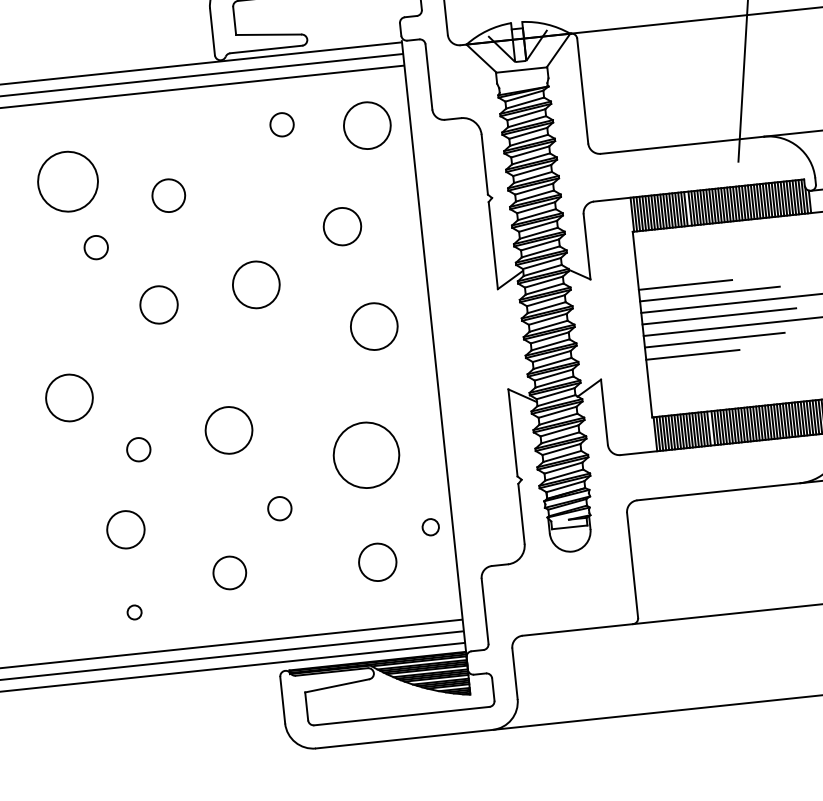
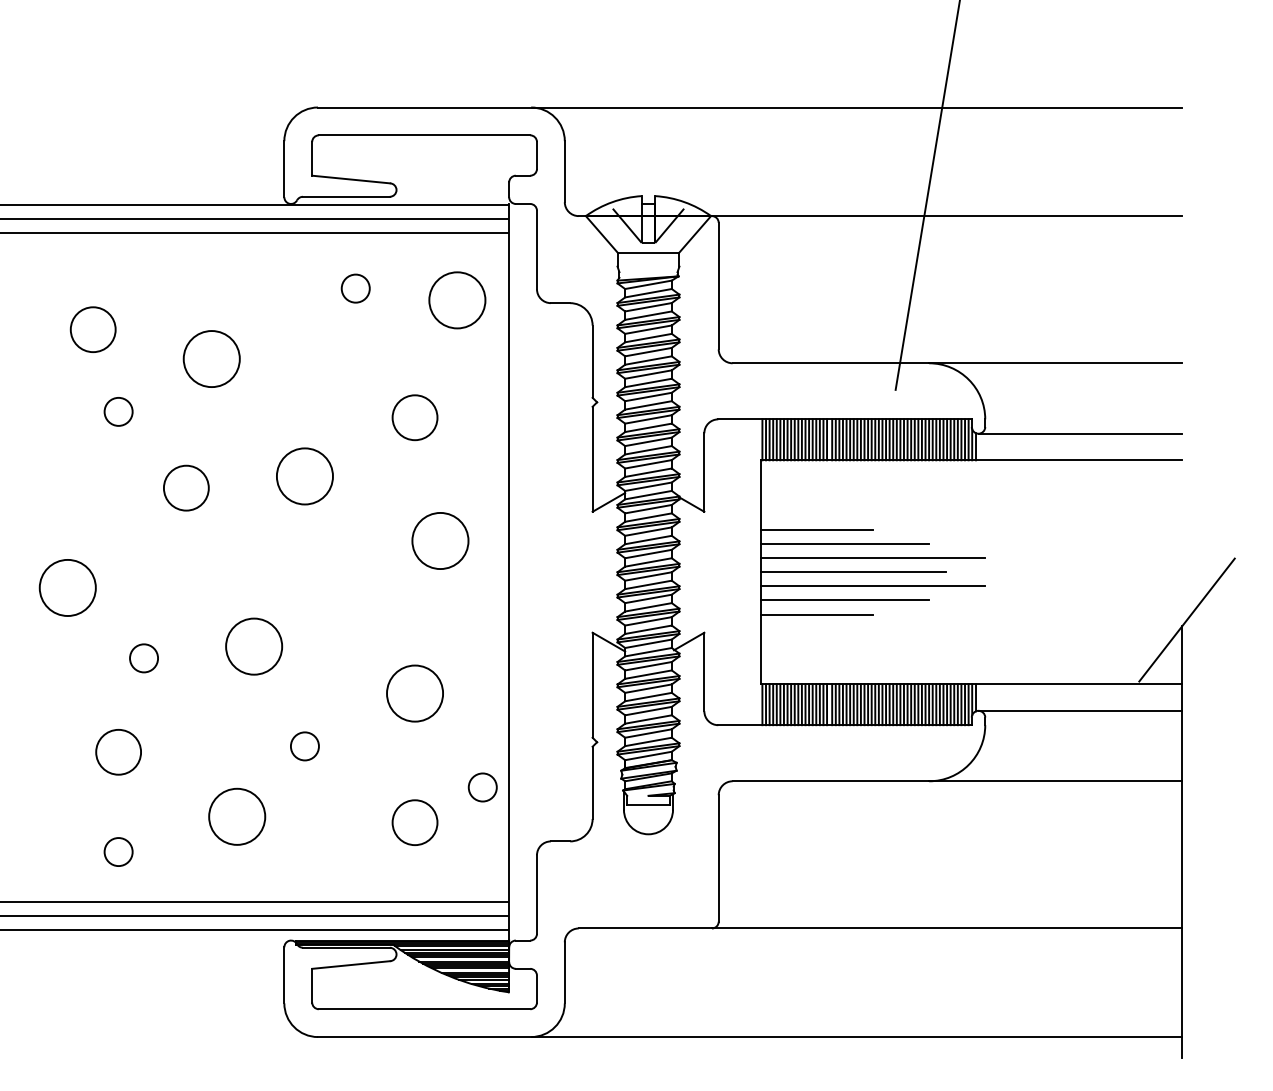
circle: (67, 181) -> (92, 329), size x0.62
circle: (168, 195) -> (211, 358), size x1.43
circle: (366, 455) -> (415, 693), size x0.71
circle: (430, 527) -> (482, 787), size x1.43
circle: (230, 572) -> (237, 816), size x1.43
circle: (134, 612) -> (118, 852), size x1.67

